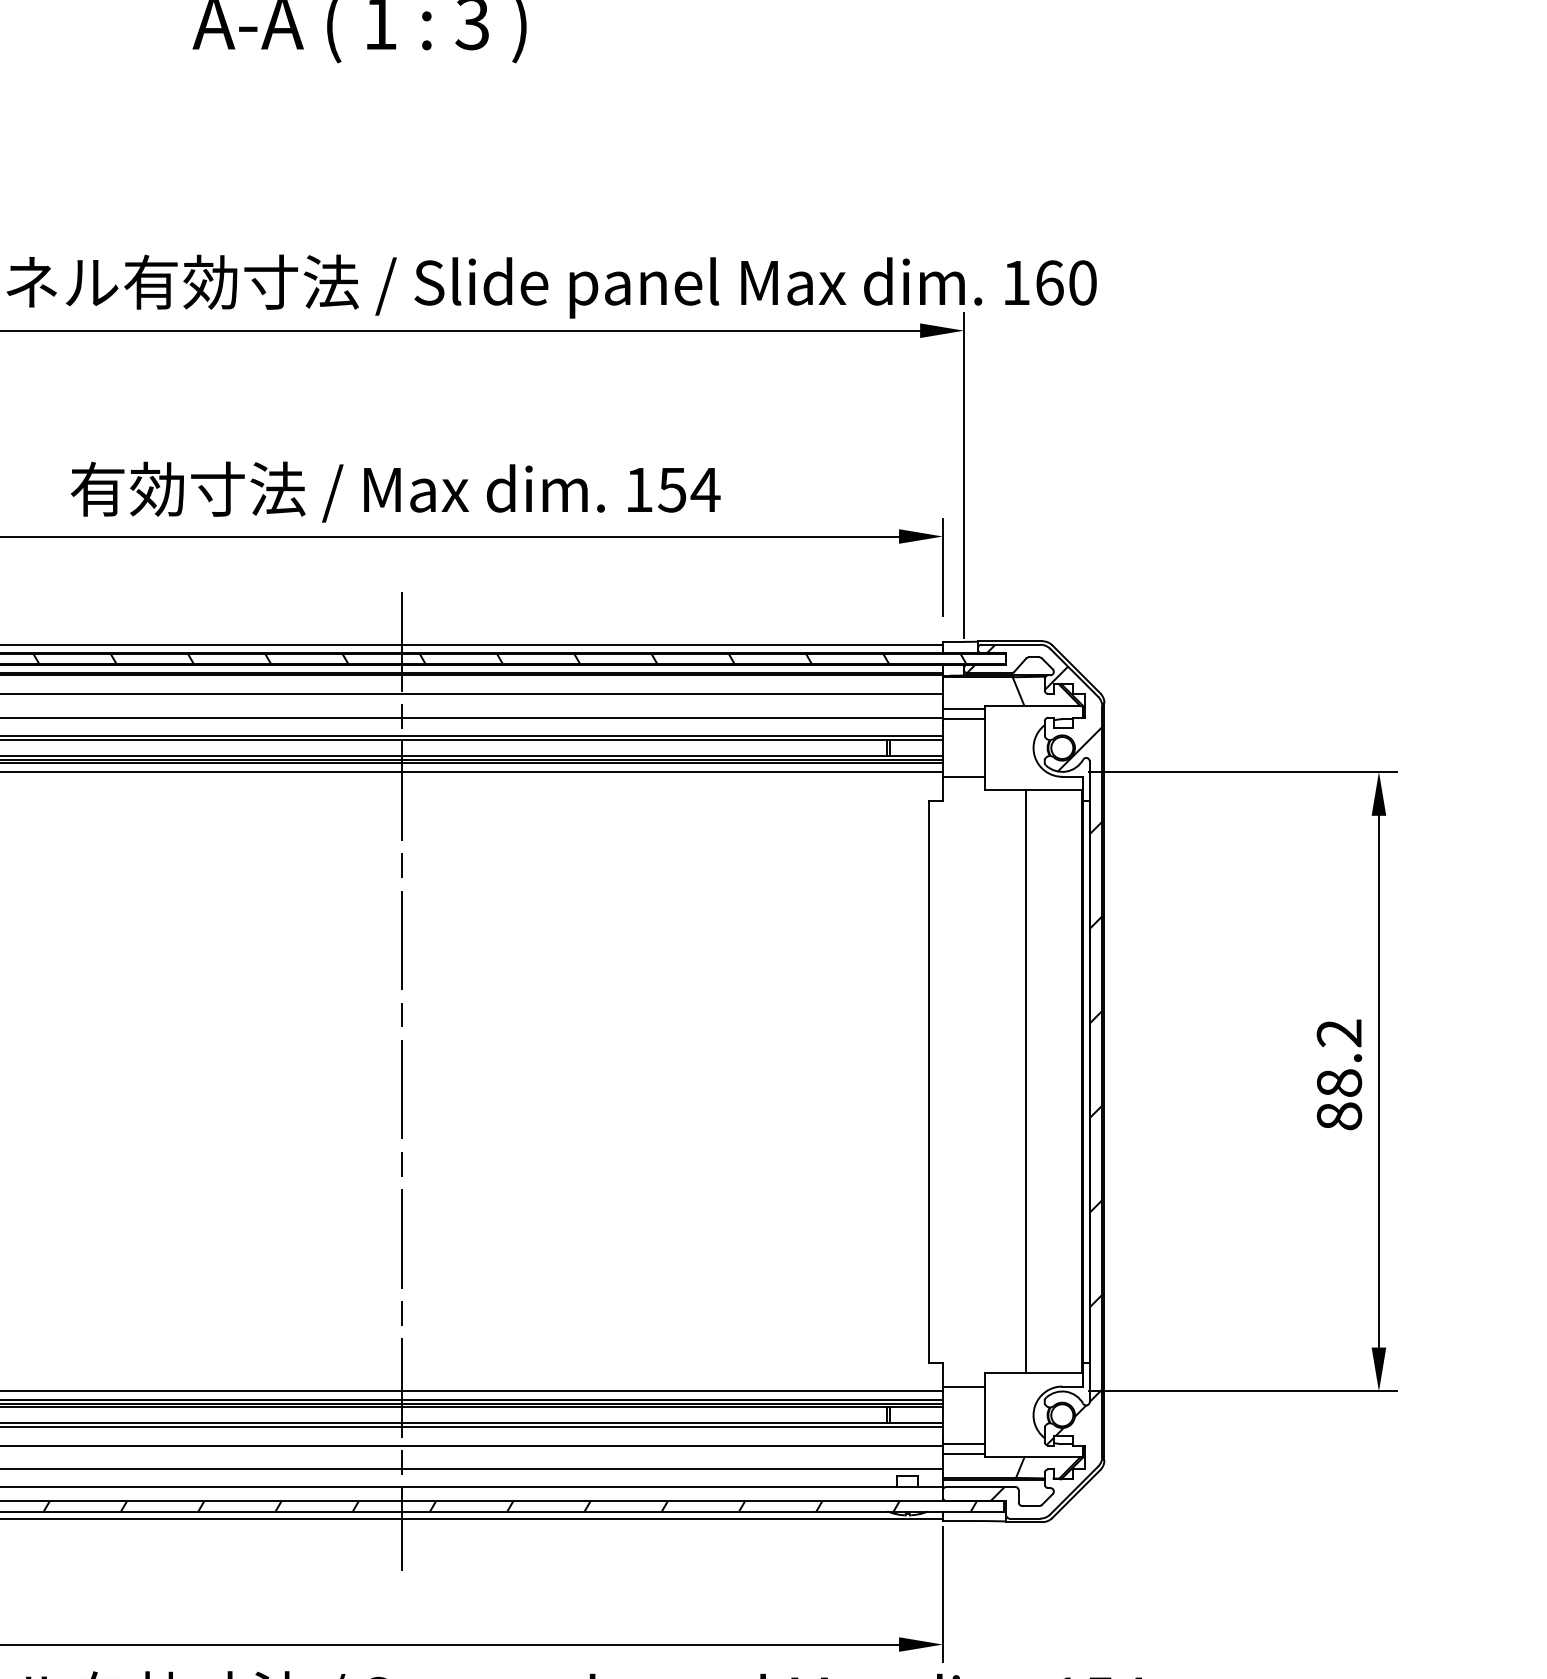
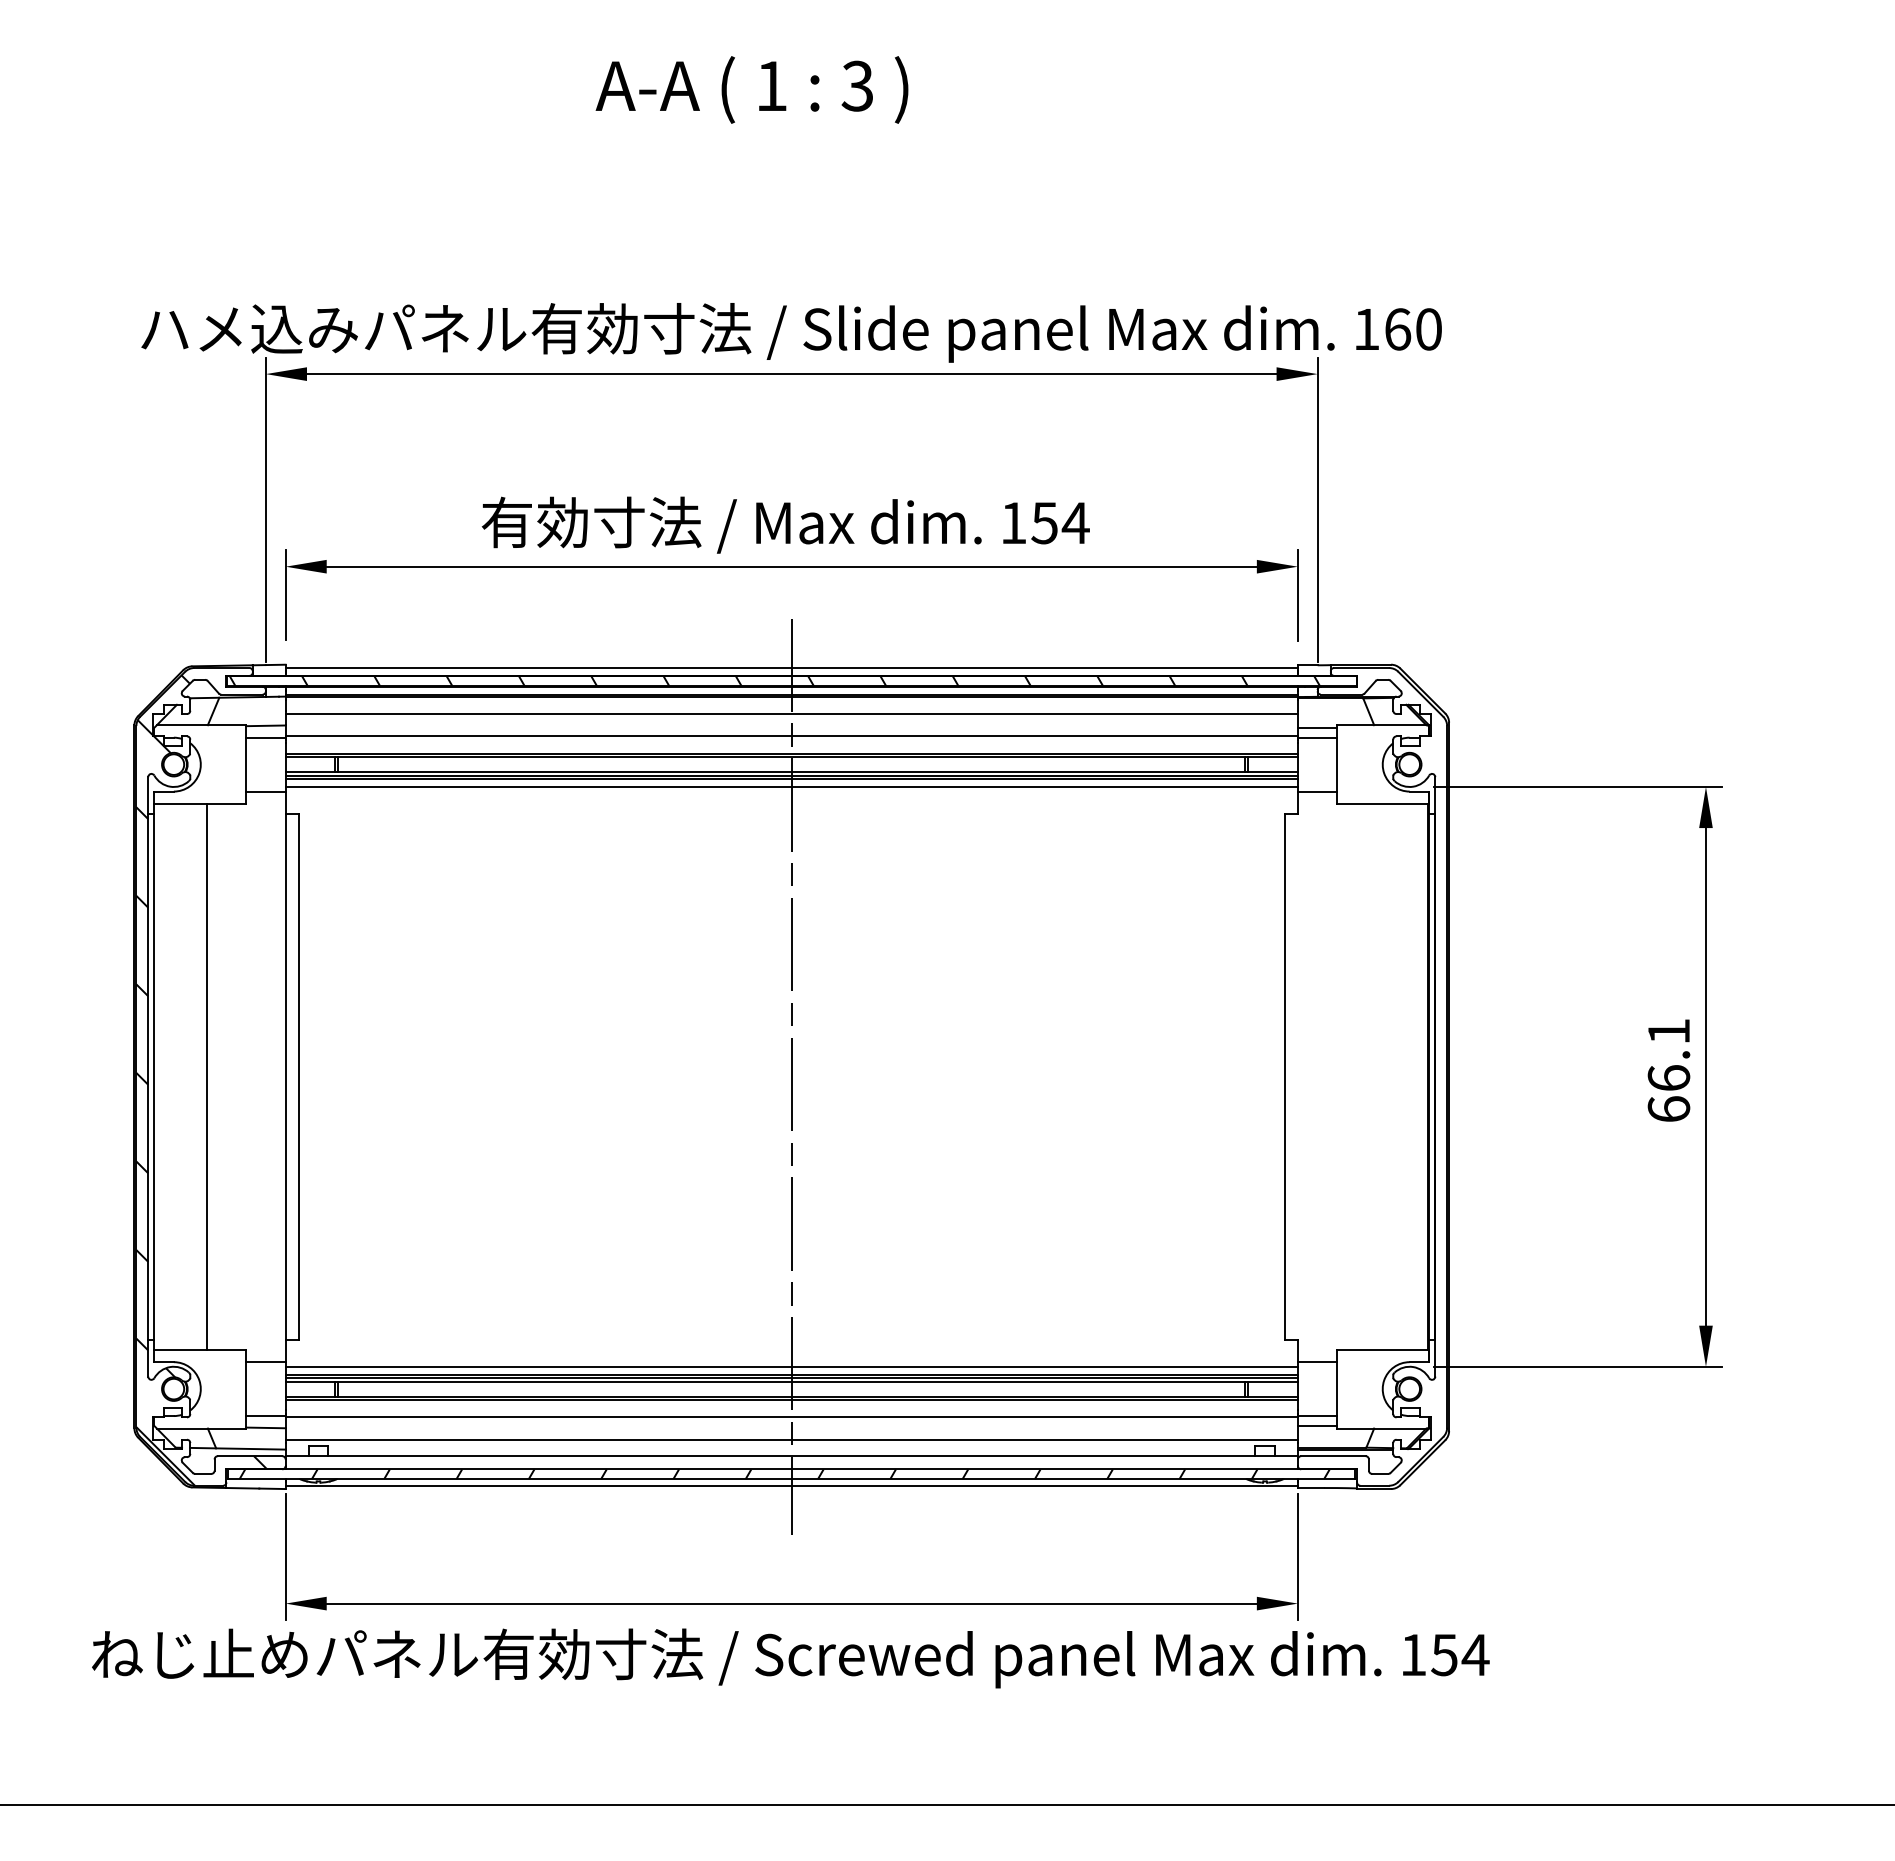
hatch: (1034, 1072) -> (1383, 1068), removed
text: (1338, 1074) -> (1668, 1070), 88.2 -> 66.1
line: (1025, 1081) -> (1375, 1076), removed

